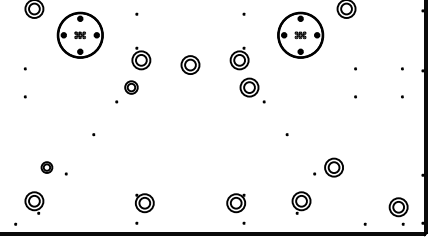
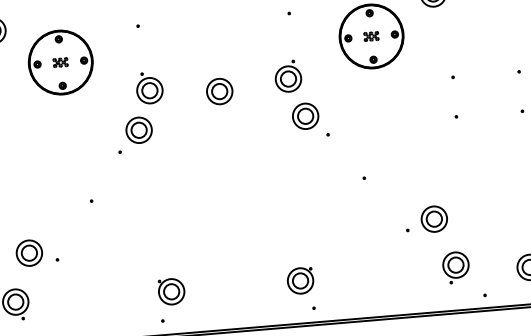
part: (131, 87) -> (139, 130), size x1.43
part: (46, 167) -> (28, 253), size x1.67
part: (301, 202) -> (456, 266), moved

